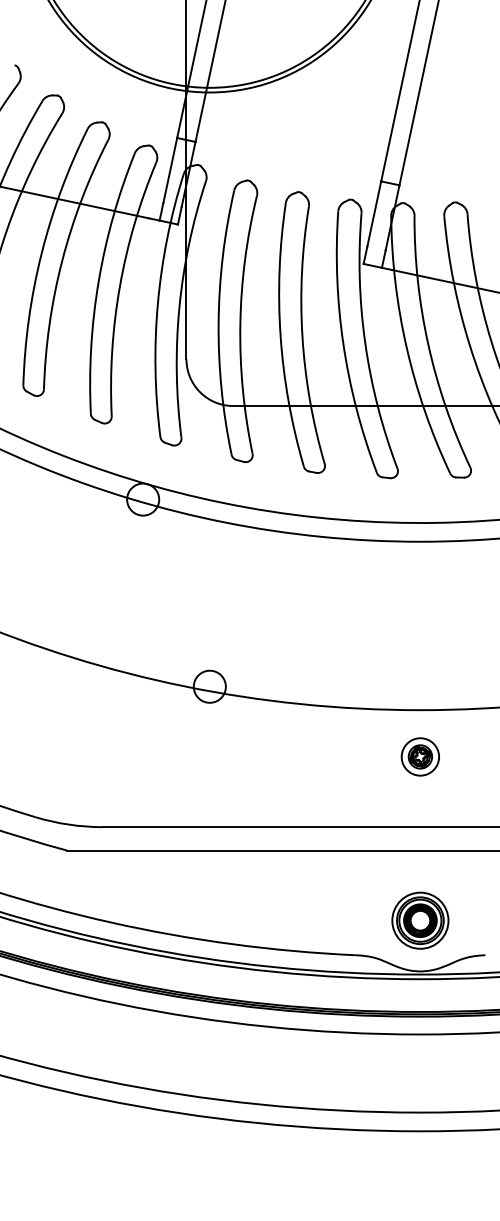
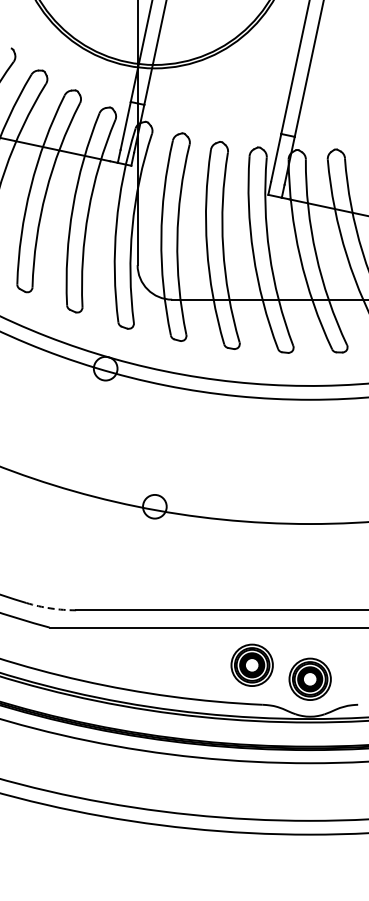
part: (419, 756) -> (309, 558), removed
arc: (68, 824) -> (50, 608), solid -> dashed
part: (340, 900) -> (251, 664), added

